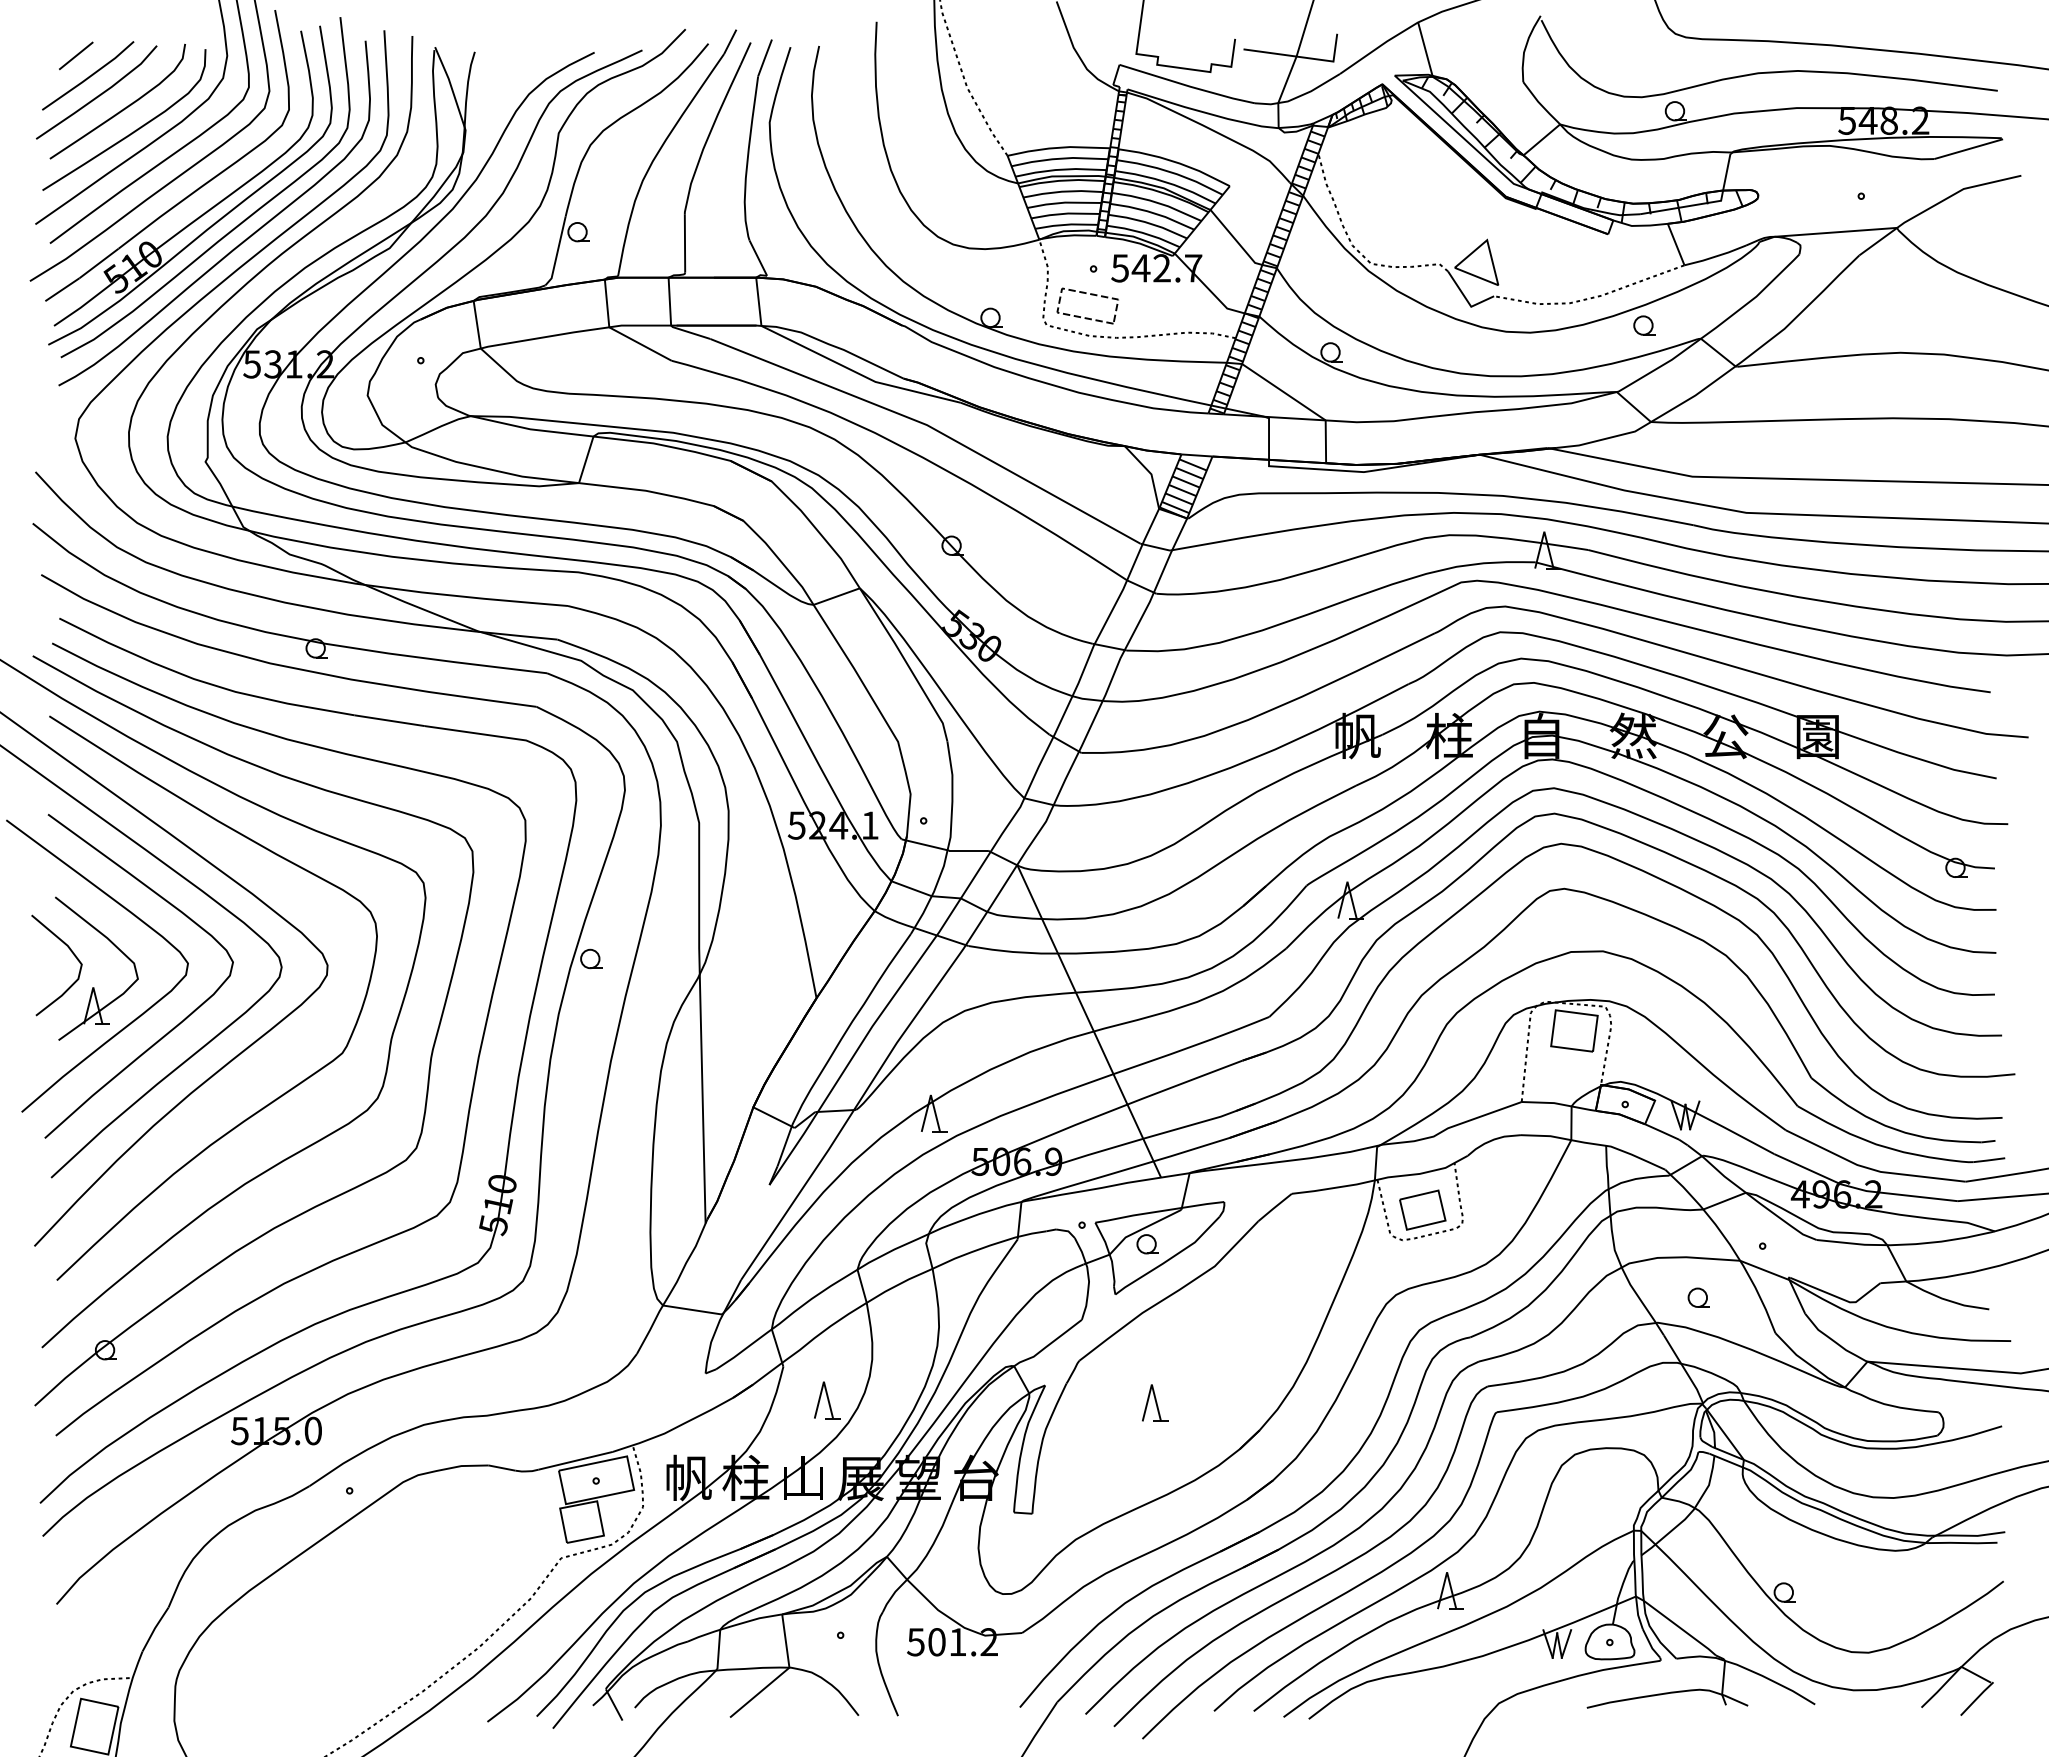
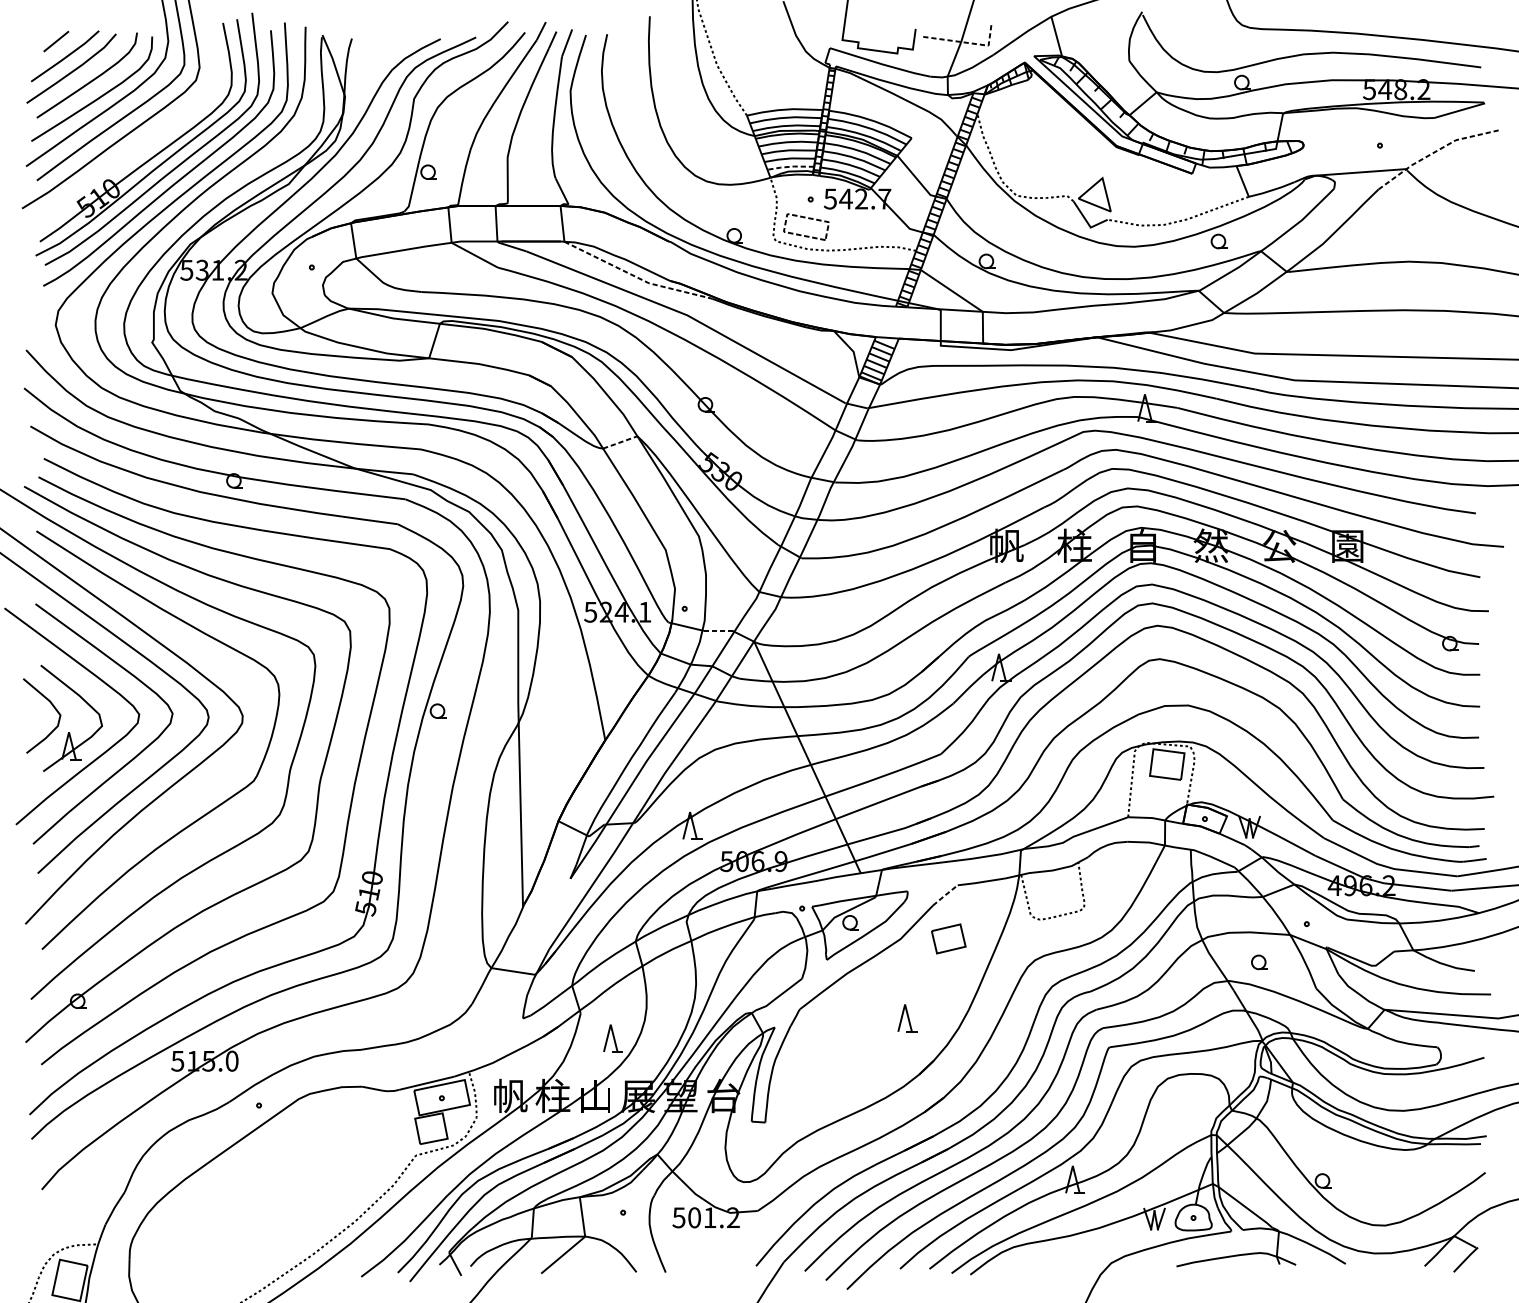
line: (1302, 57) -> (965, 42), solid -> dashed
part: (191, 192) -> (141, 142), removed
line: (1935, 205) -> (1435, 152), solid -> dashed
line: (1065, 224) -> (789, 166), solid -> dashed
line: (858, 373) -> (636, 277), solid -> dashed
line: (836, 596) -> (620, 442), solid -> dashed
line: (969, 850) -> (718, 630), solid -> dashed
line: (1274, 1207) -> (944, 895), solid -> dashed
part: (1422, 1209) -> (948, 938), moved
part: (1155, 1402) -> (907, 1017), moved

